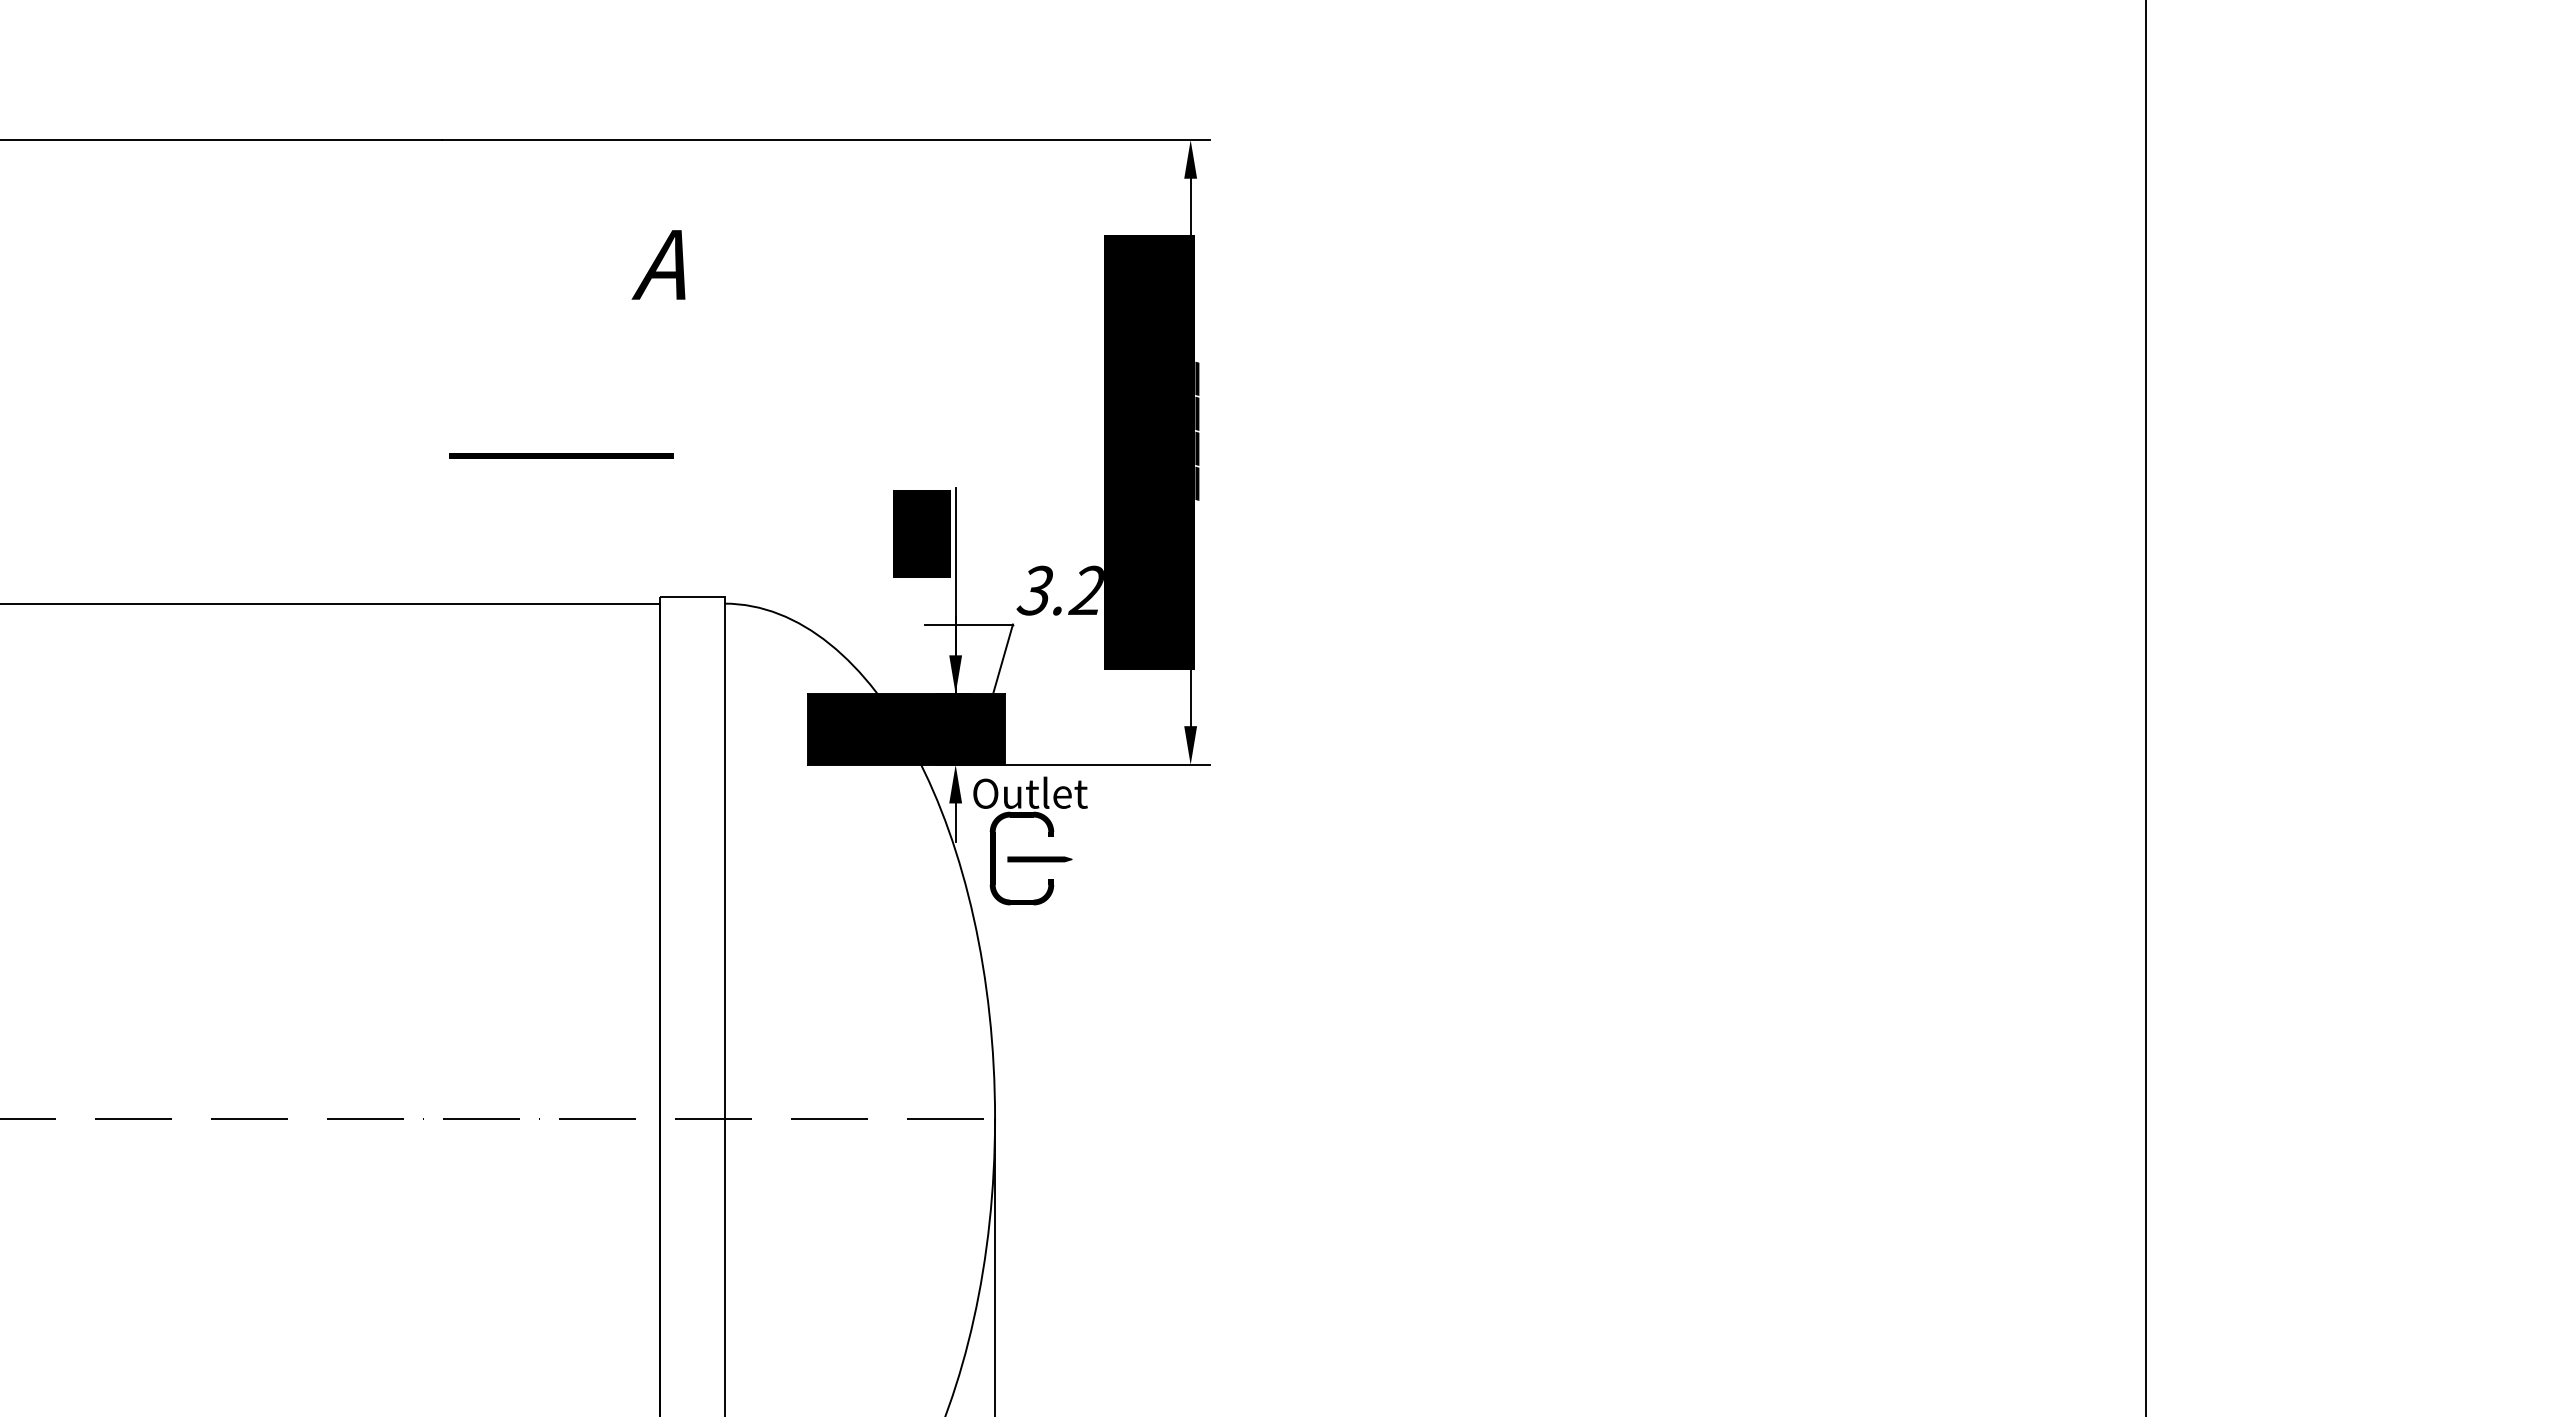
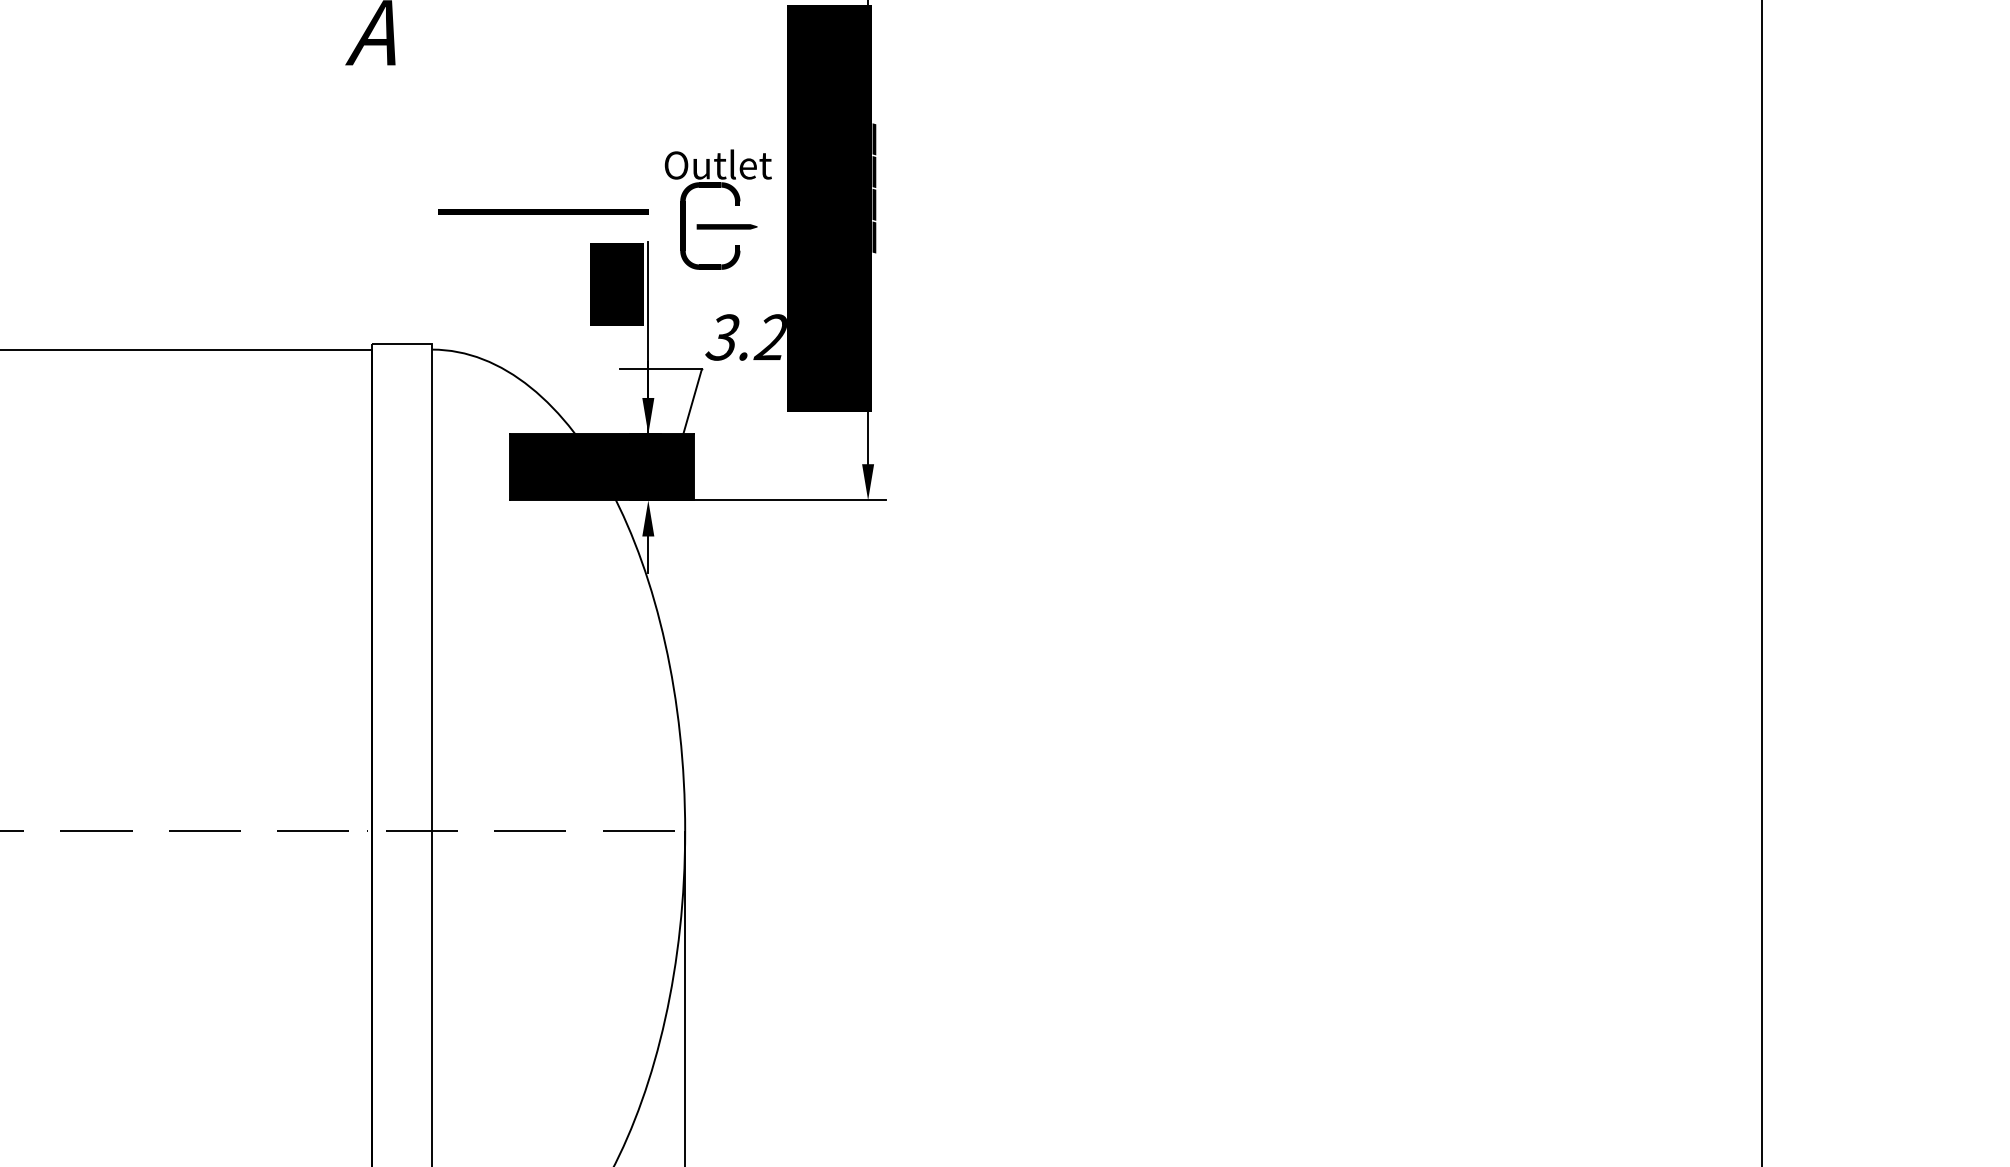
part: (561, 455) -> (543, 211), moved
text: (1030, 840) -> (718, 209), moved

